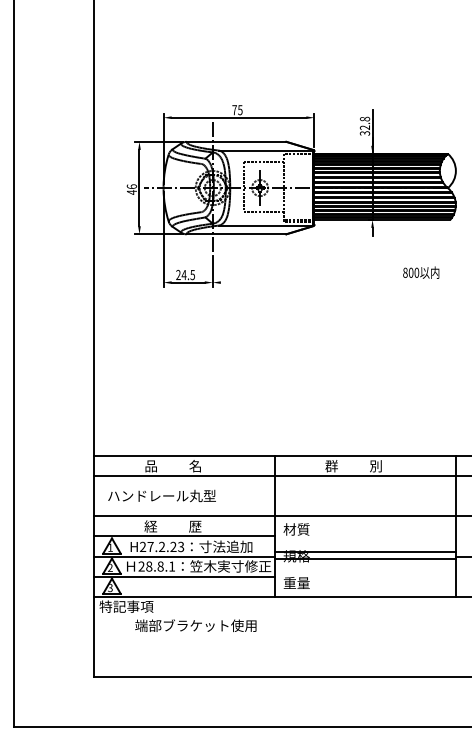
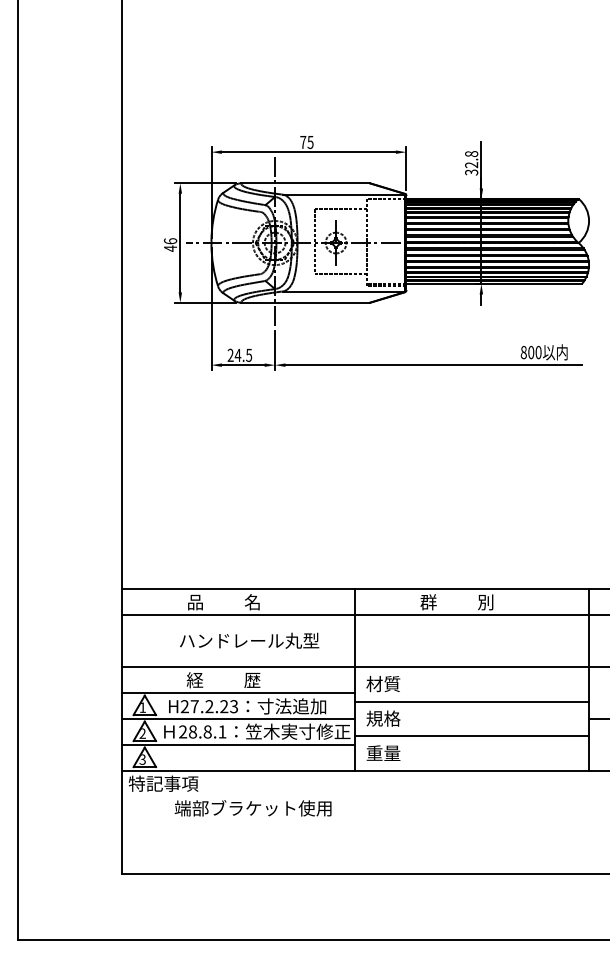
line: (335, 282) -> (433, 365), added
text: (161, 495) -> (248, 640), moved
line: (364, 551) -> (470, 735), moved
line: (364, 559) -> (470, 702), moved

